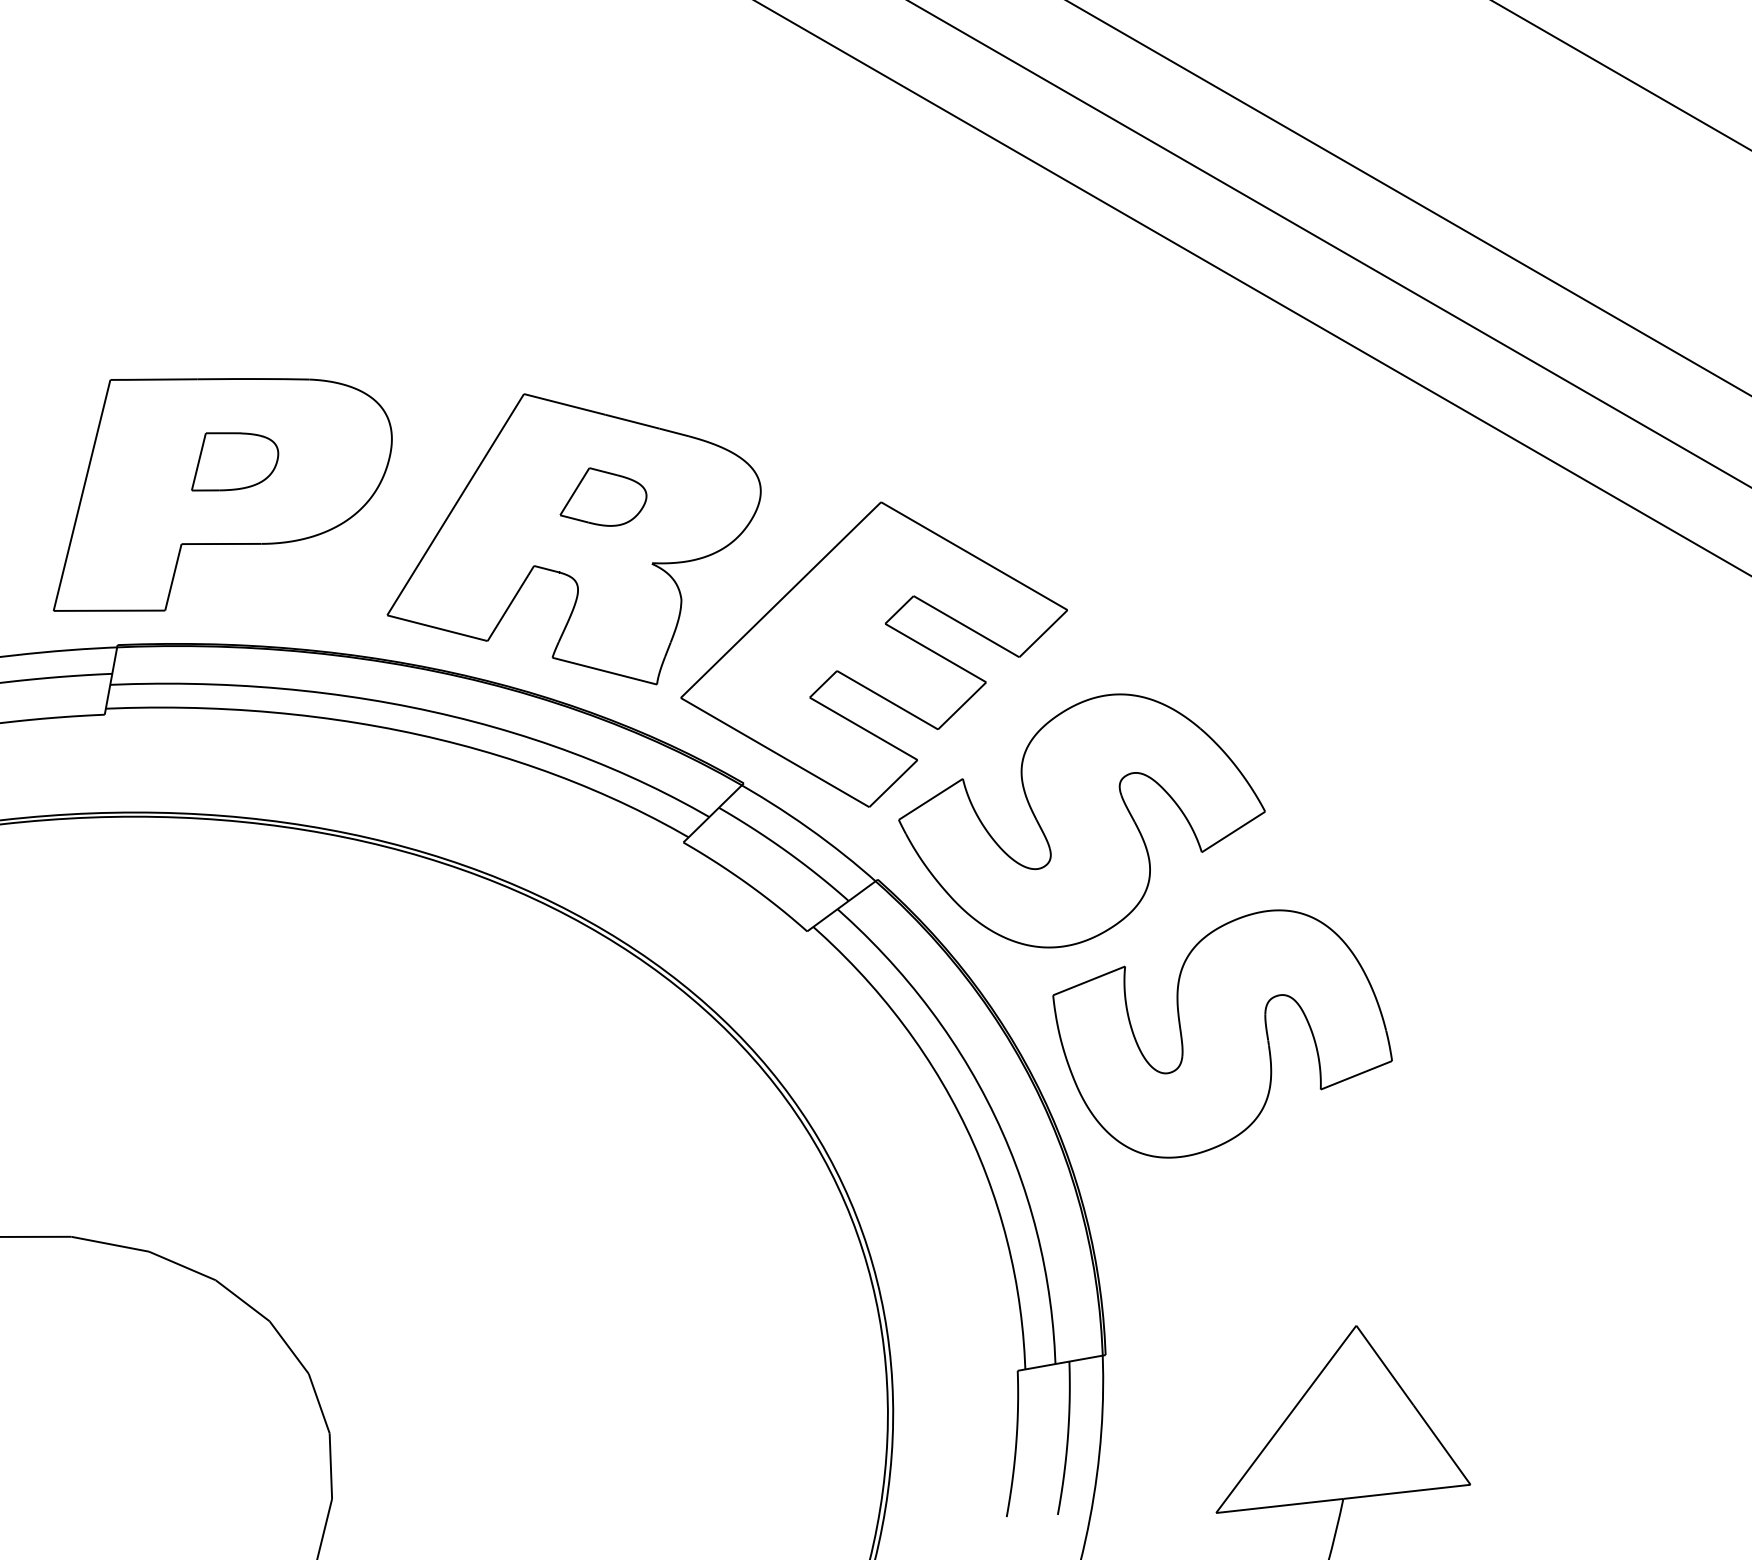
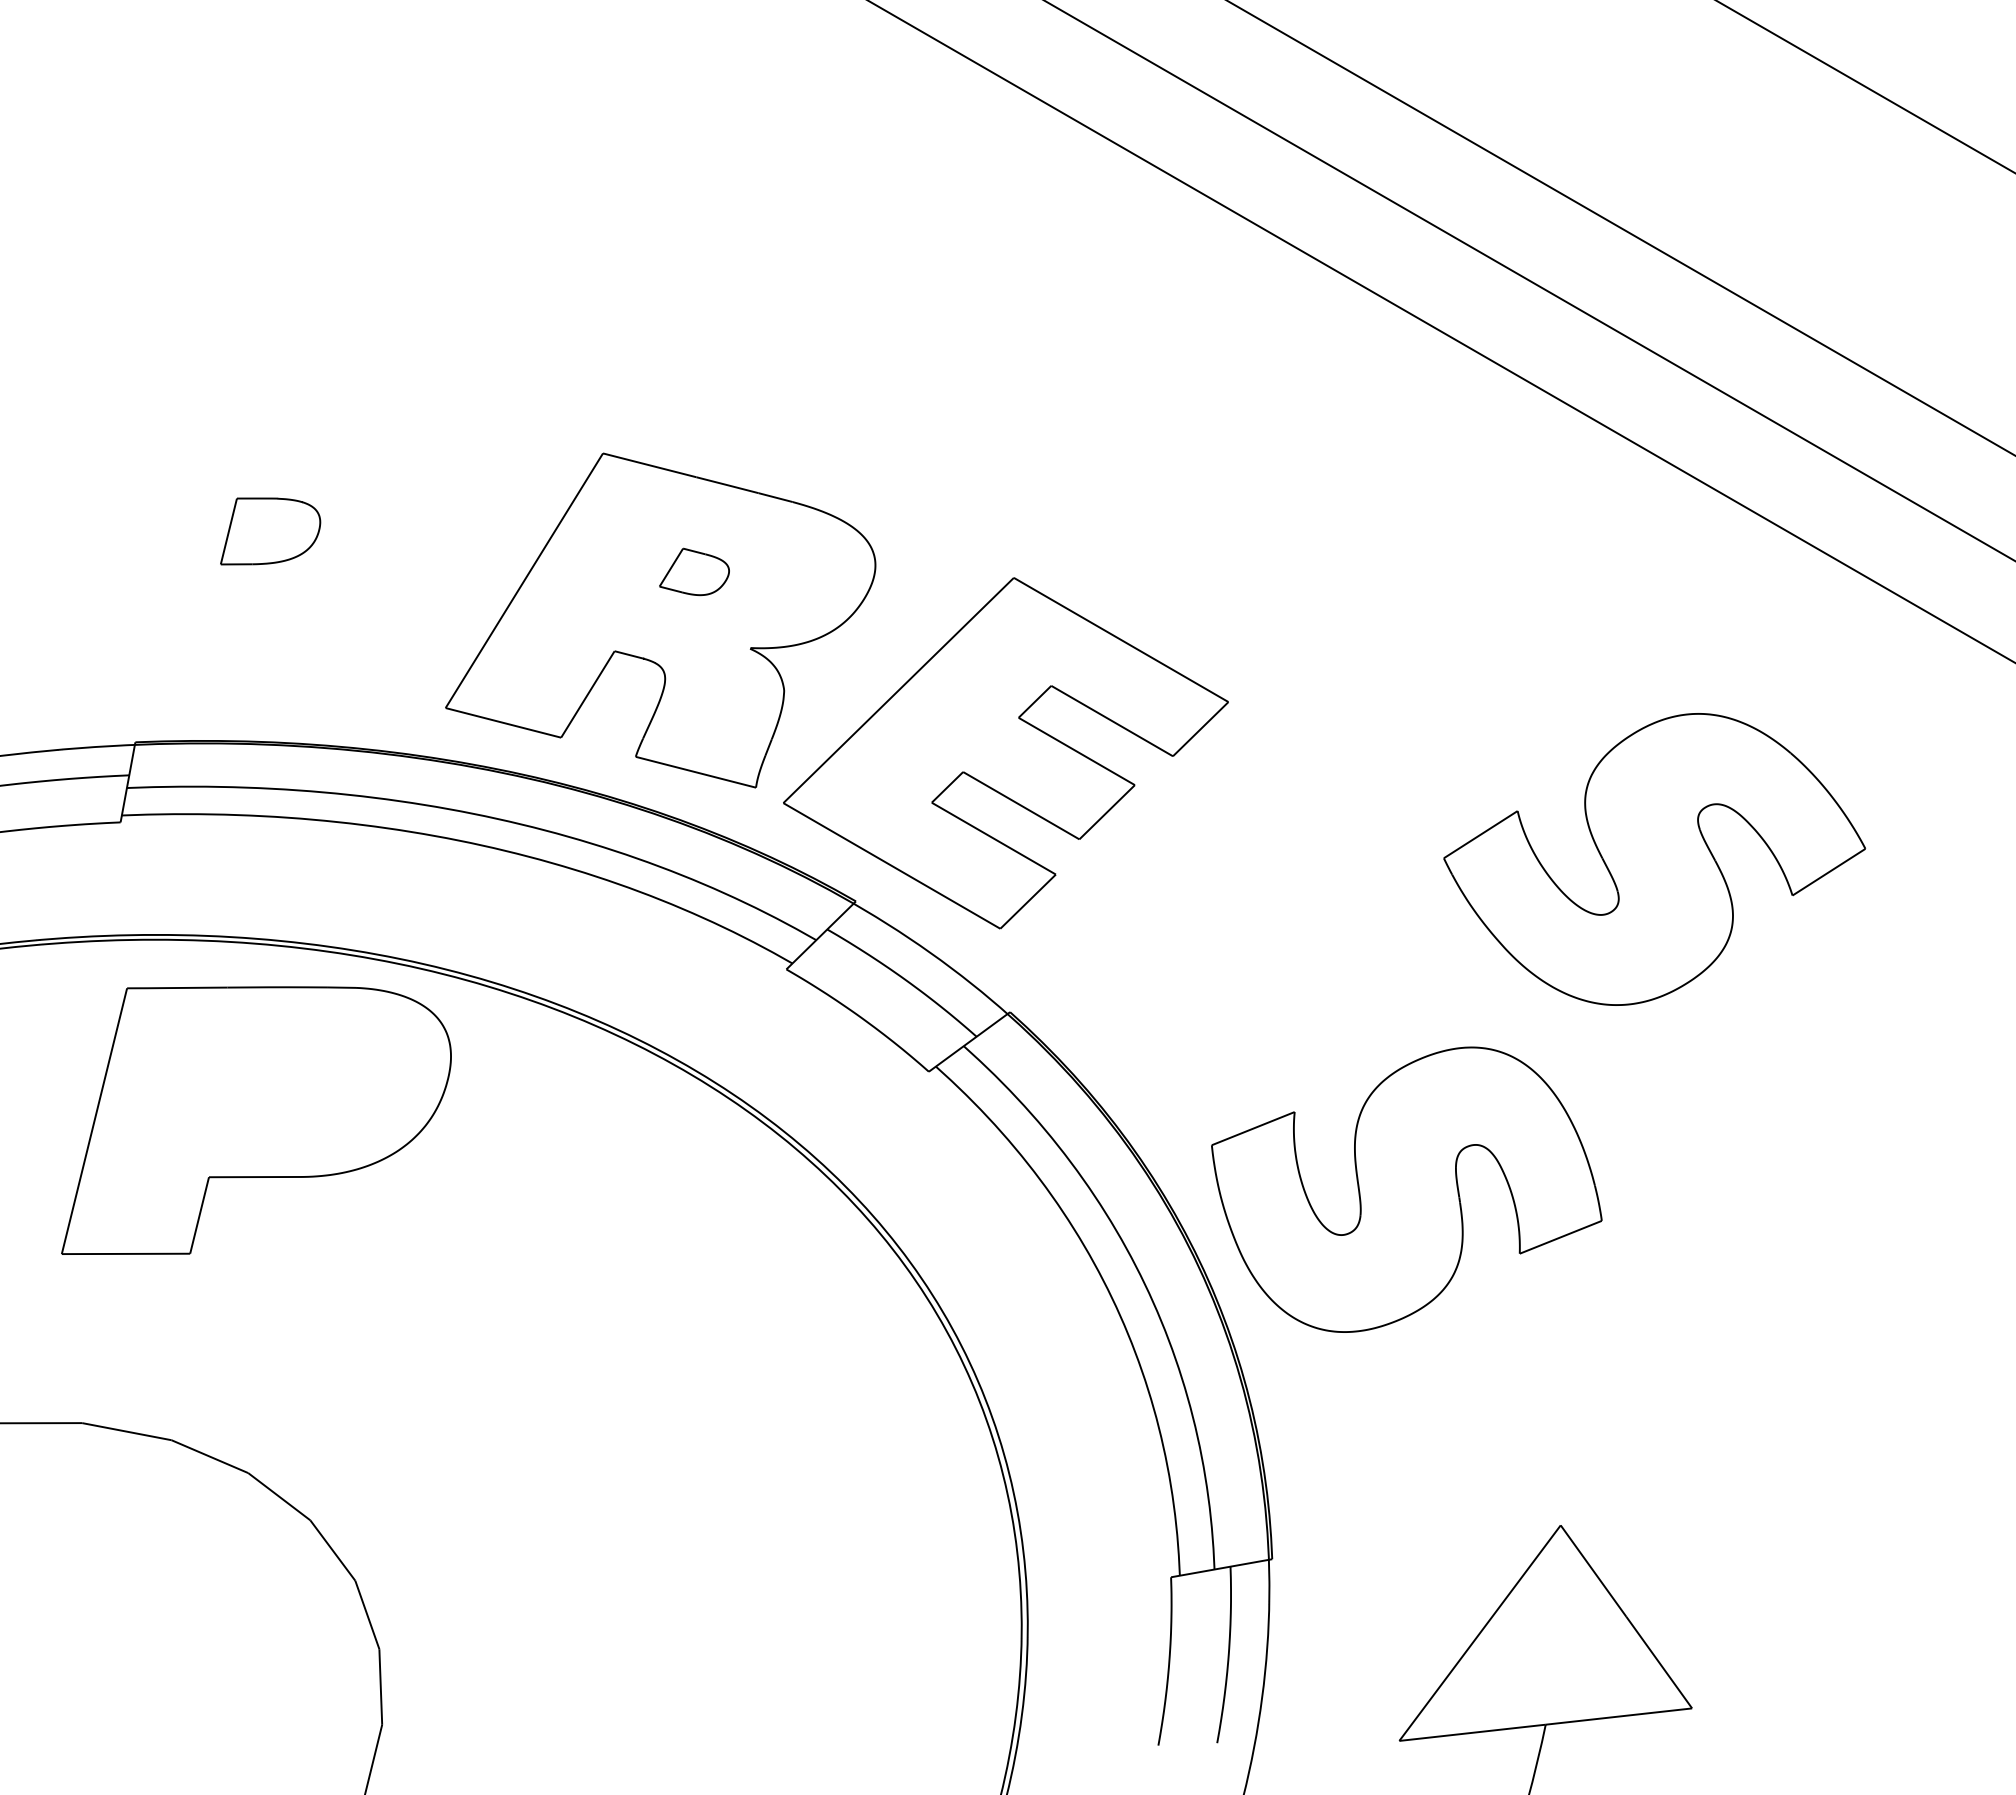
part: (222, 494) -> (256, 1120), moved
part: (603, 496) -> (694, 571), size x0.7
part: (1081, 820) -> (1654, 858), moved

